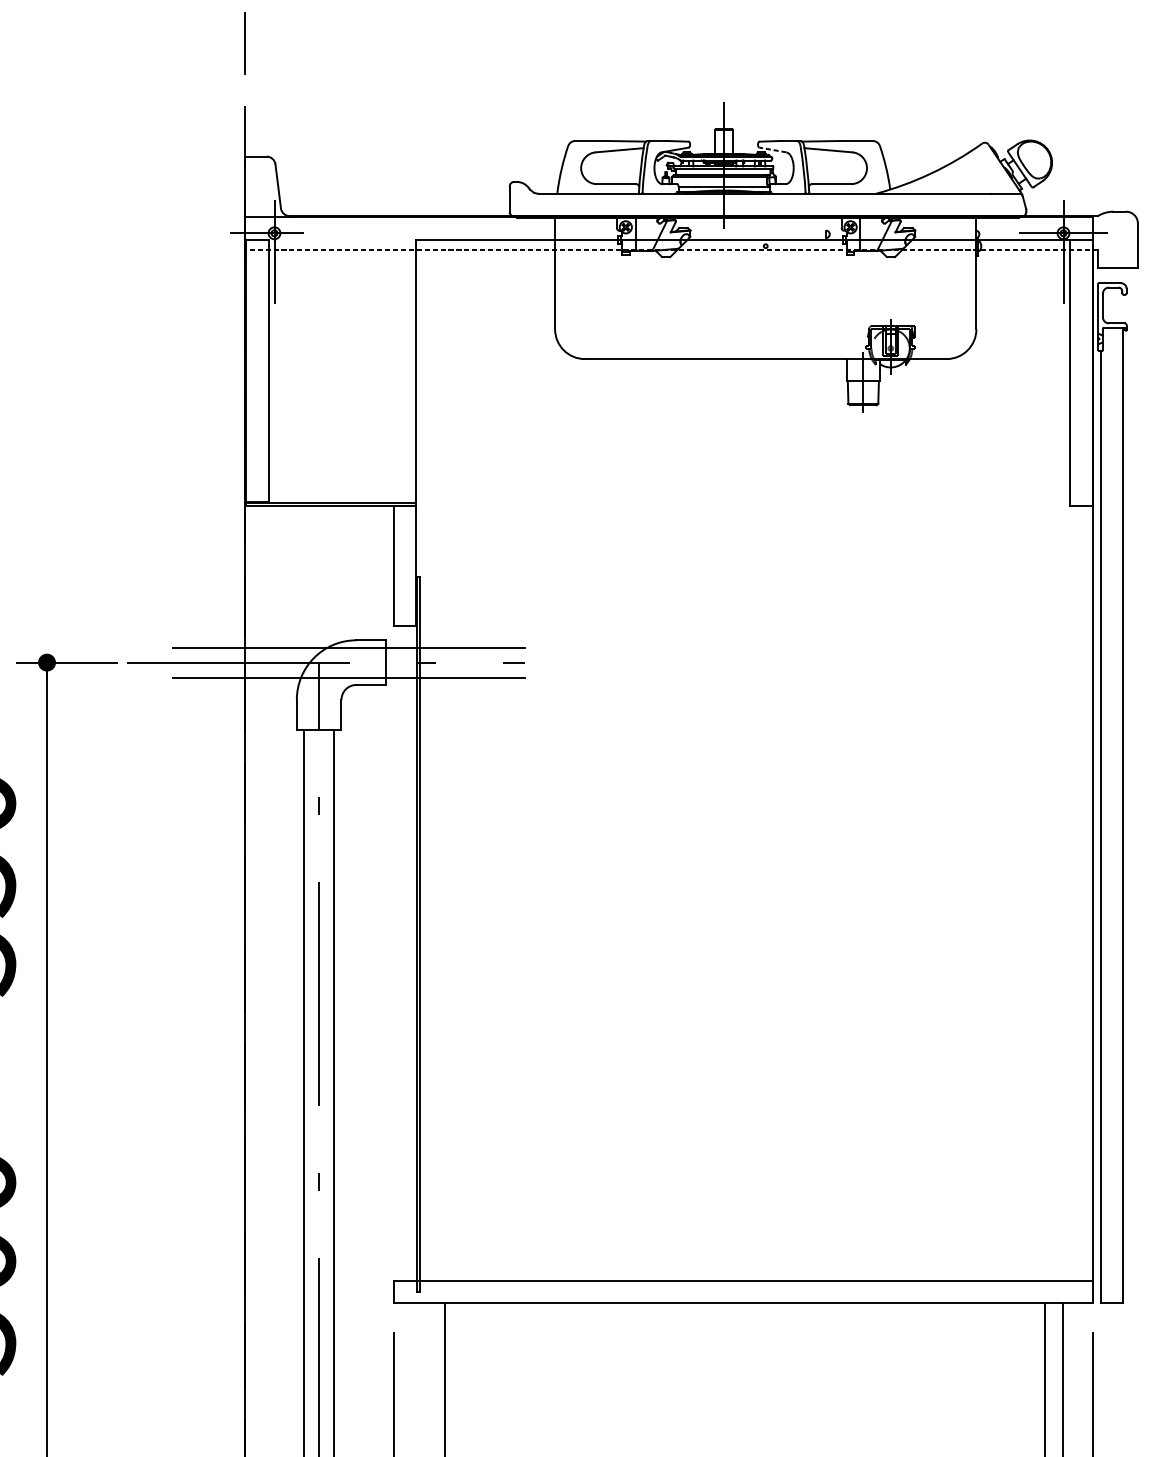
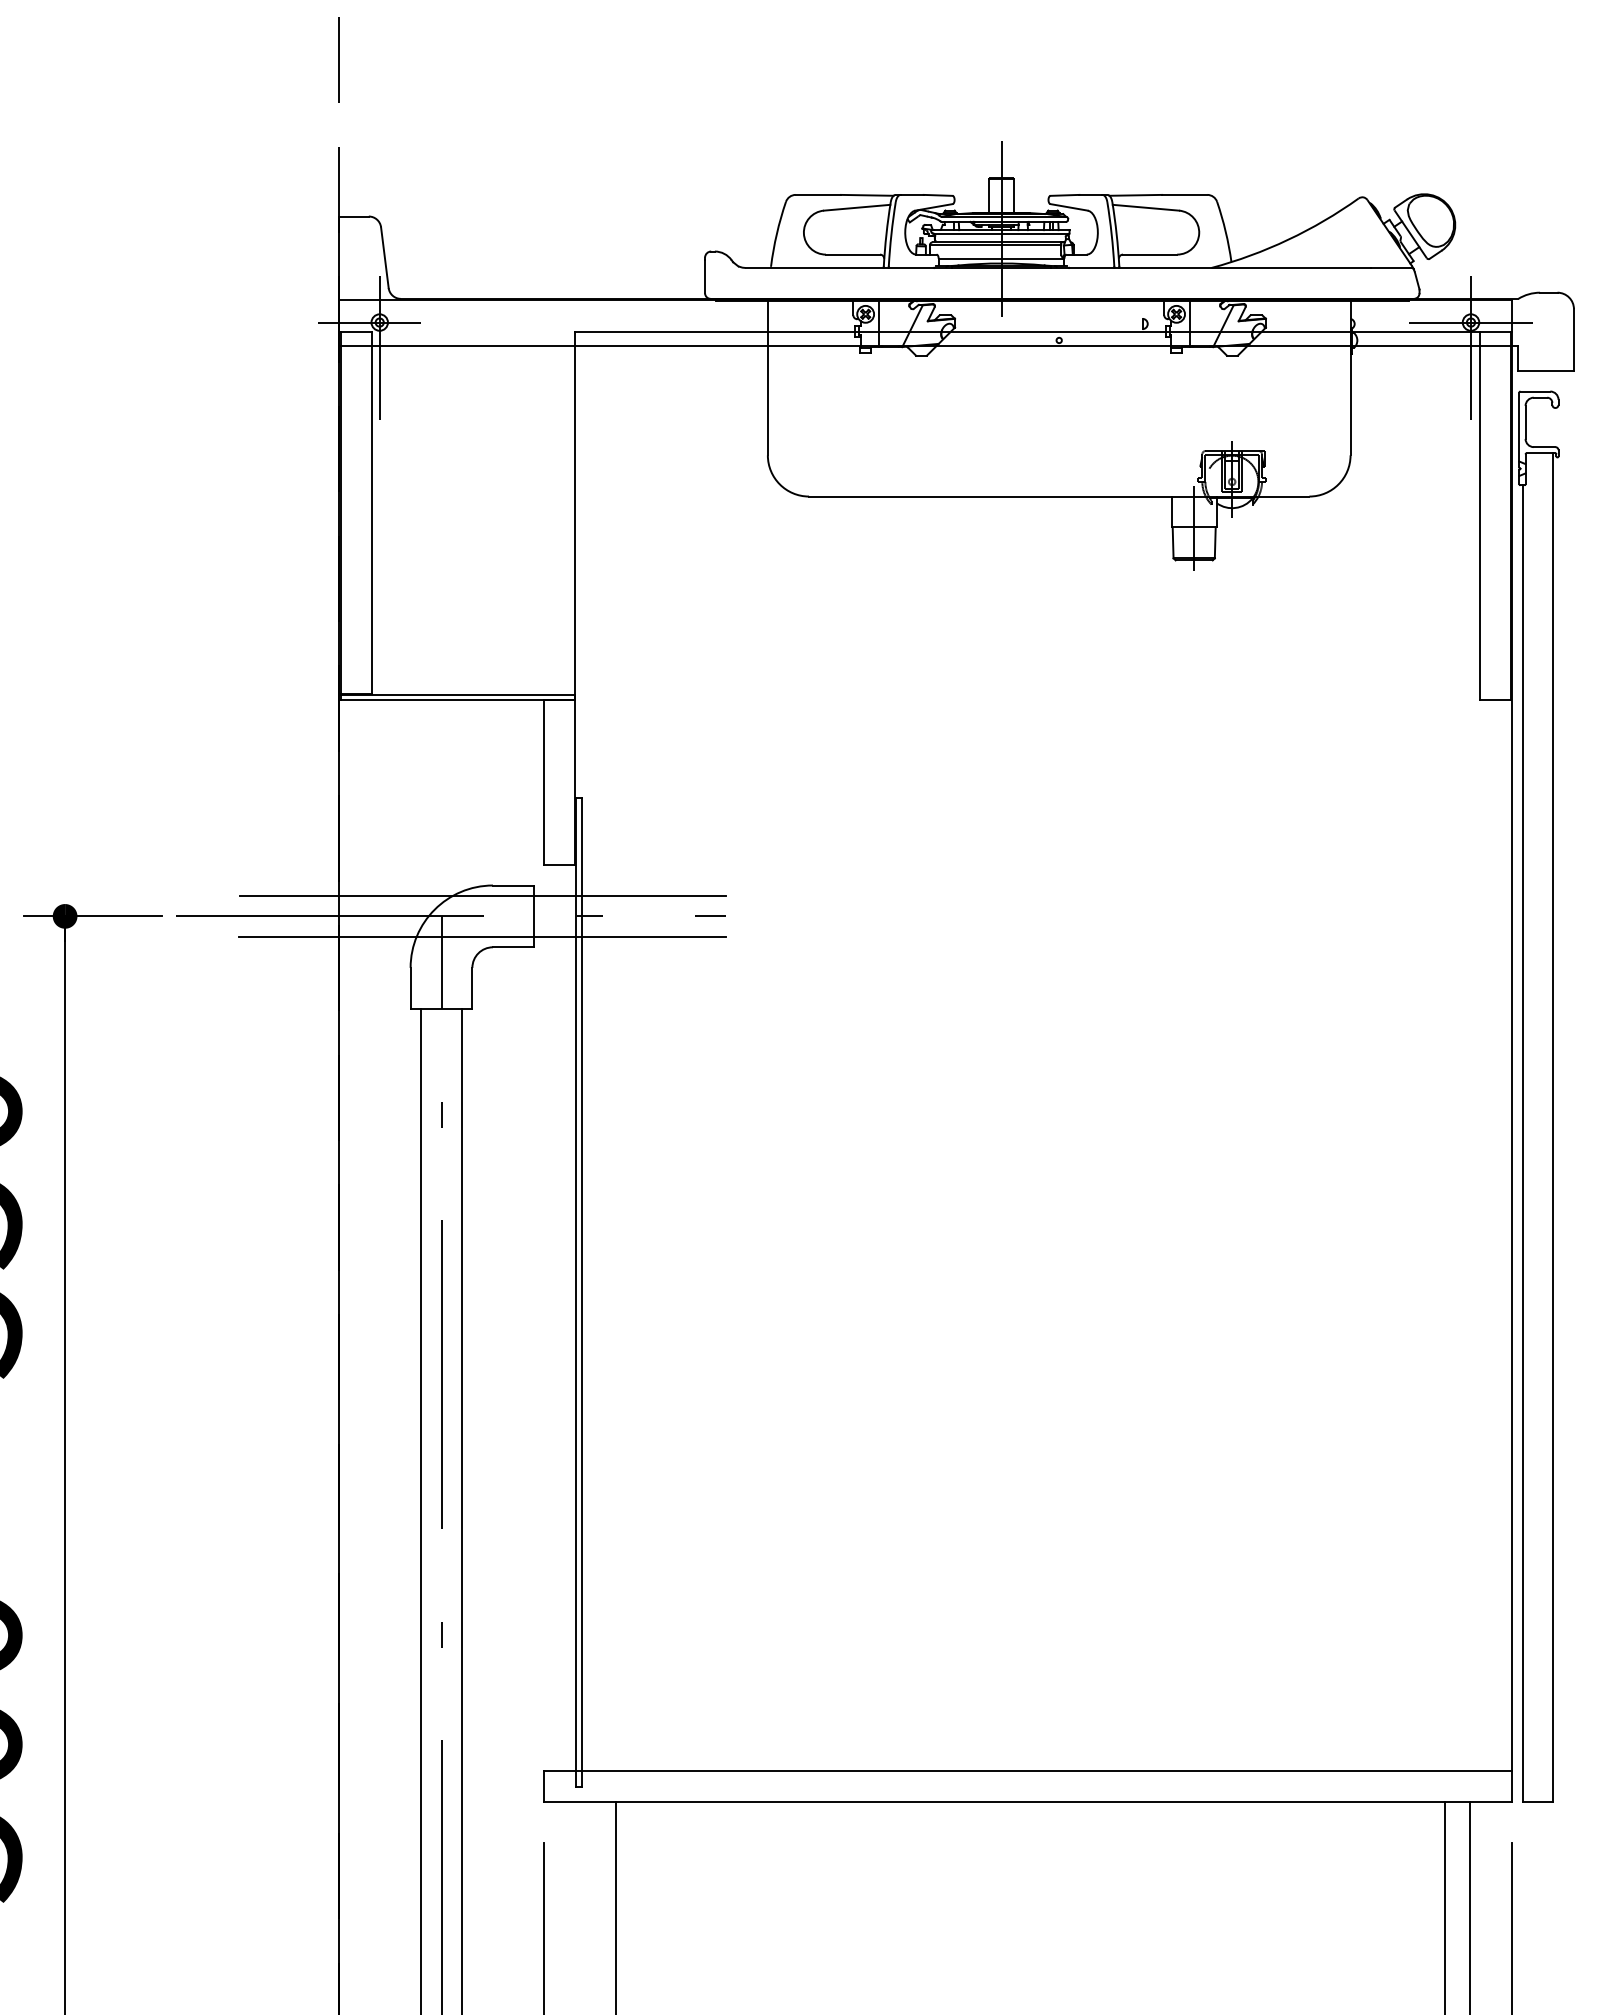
line: (772, 150) -> (1068, 207), dashed -> solid
line: (671, 250) -> (928, 346), dashed -> solid

